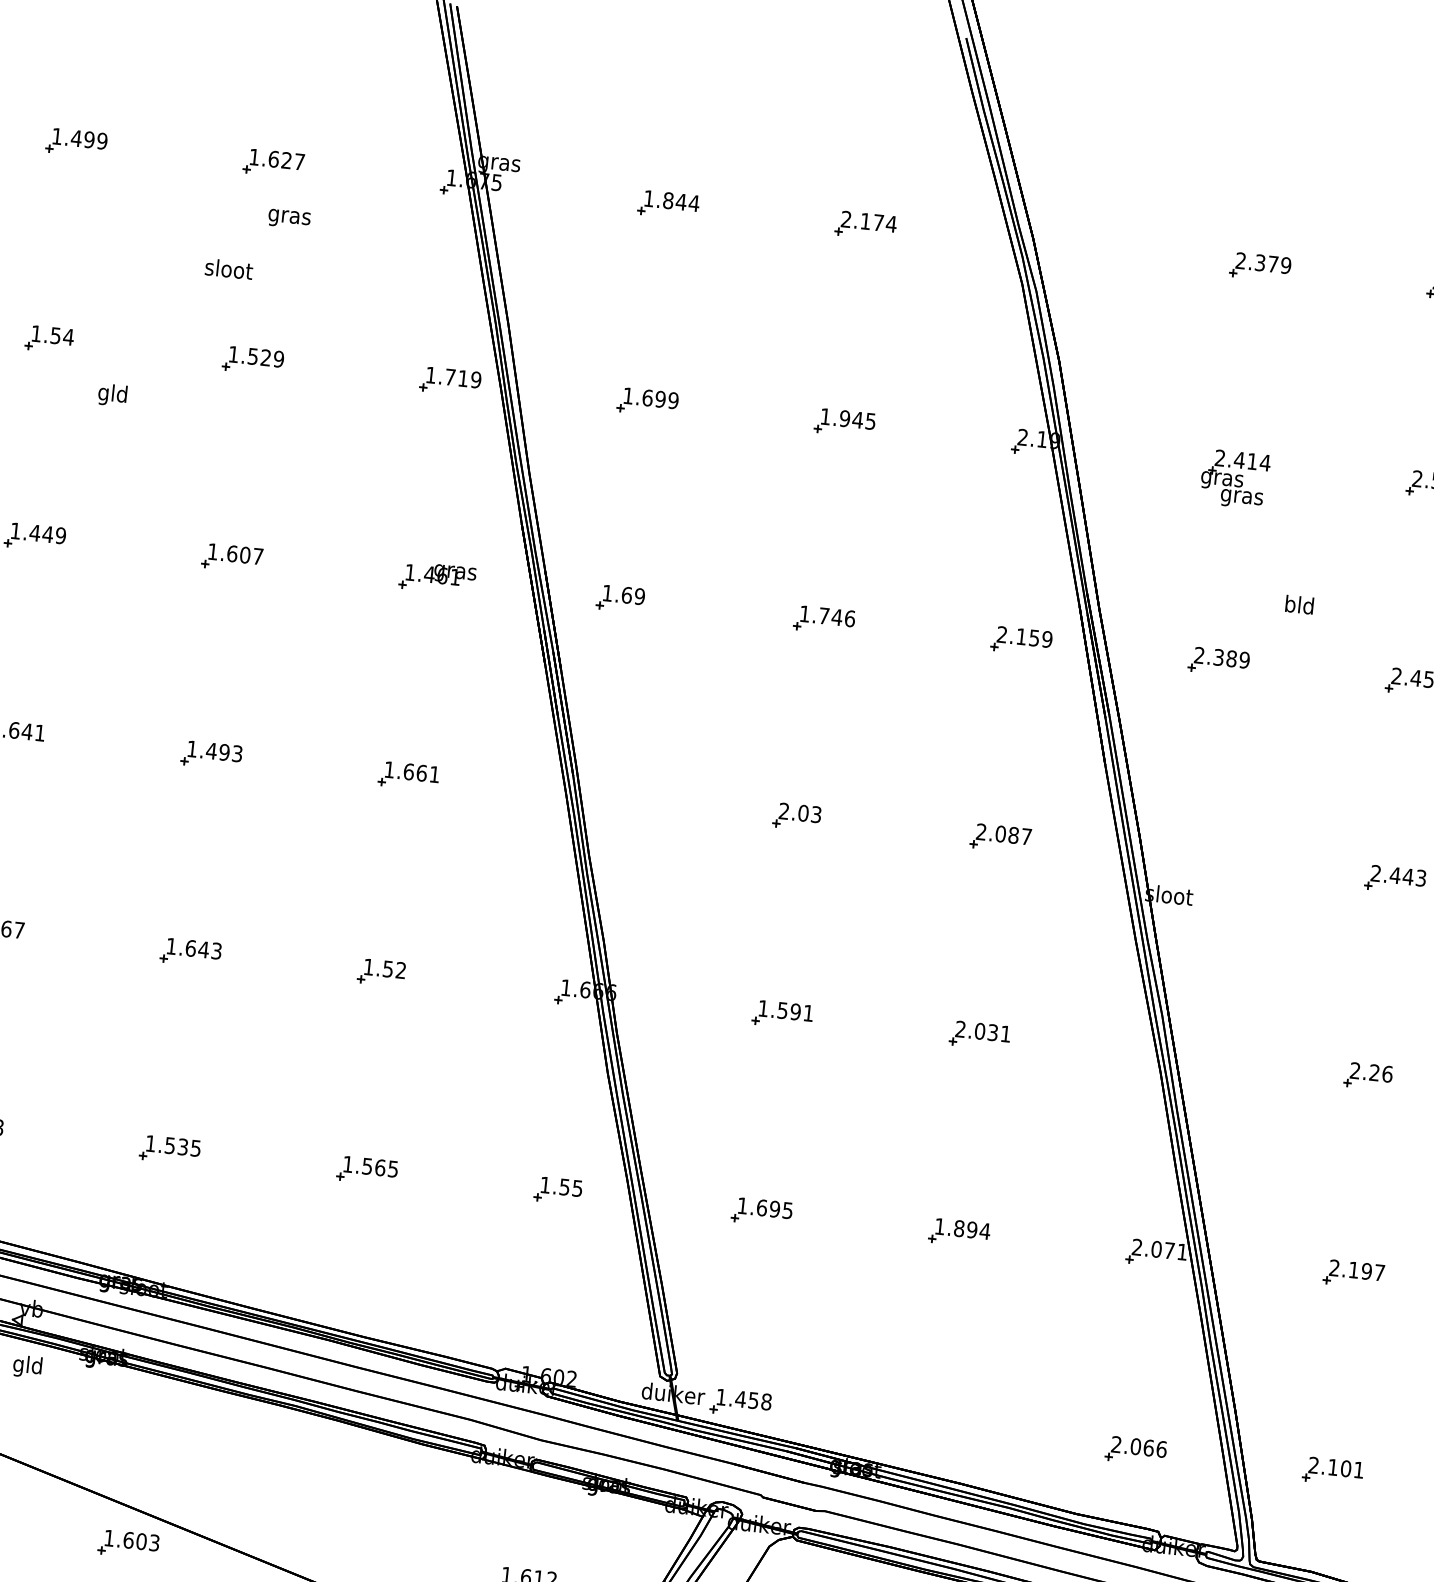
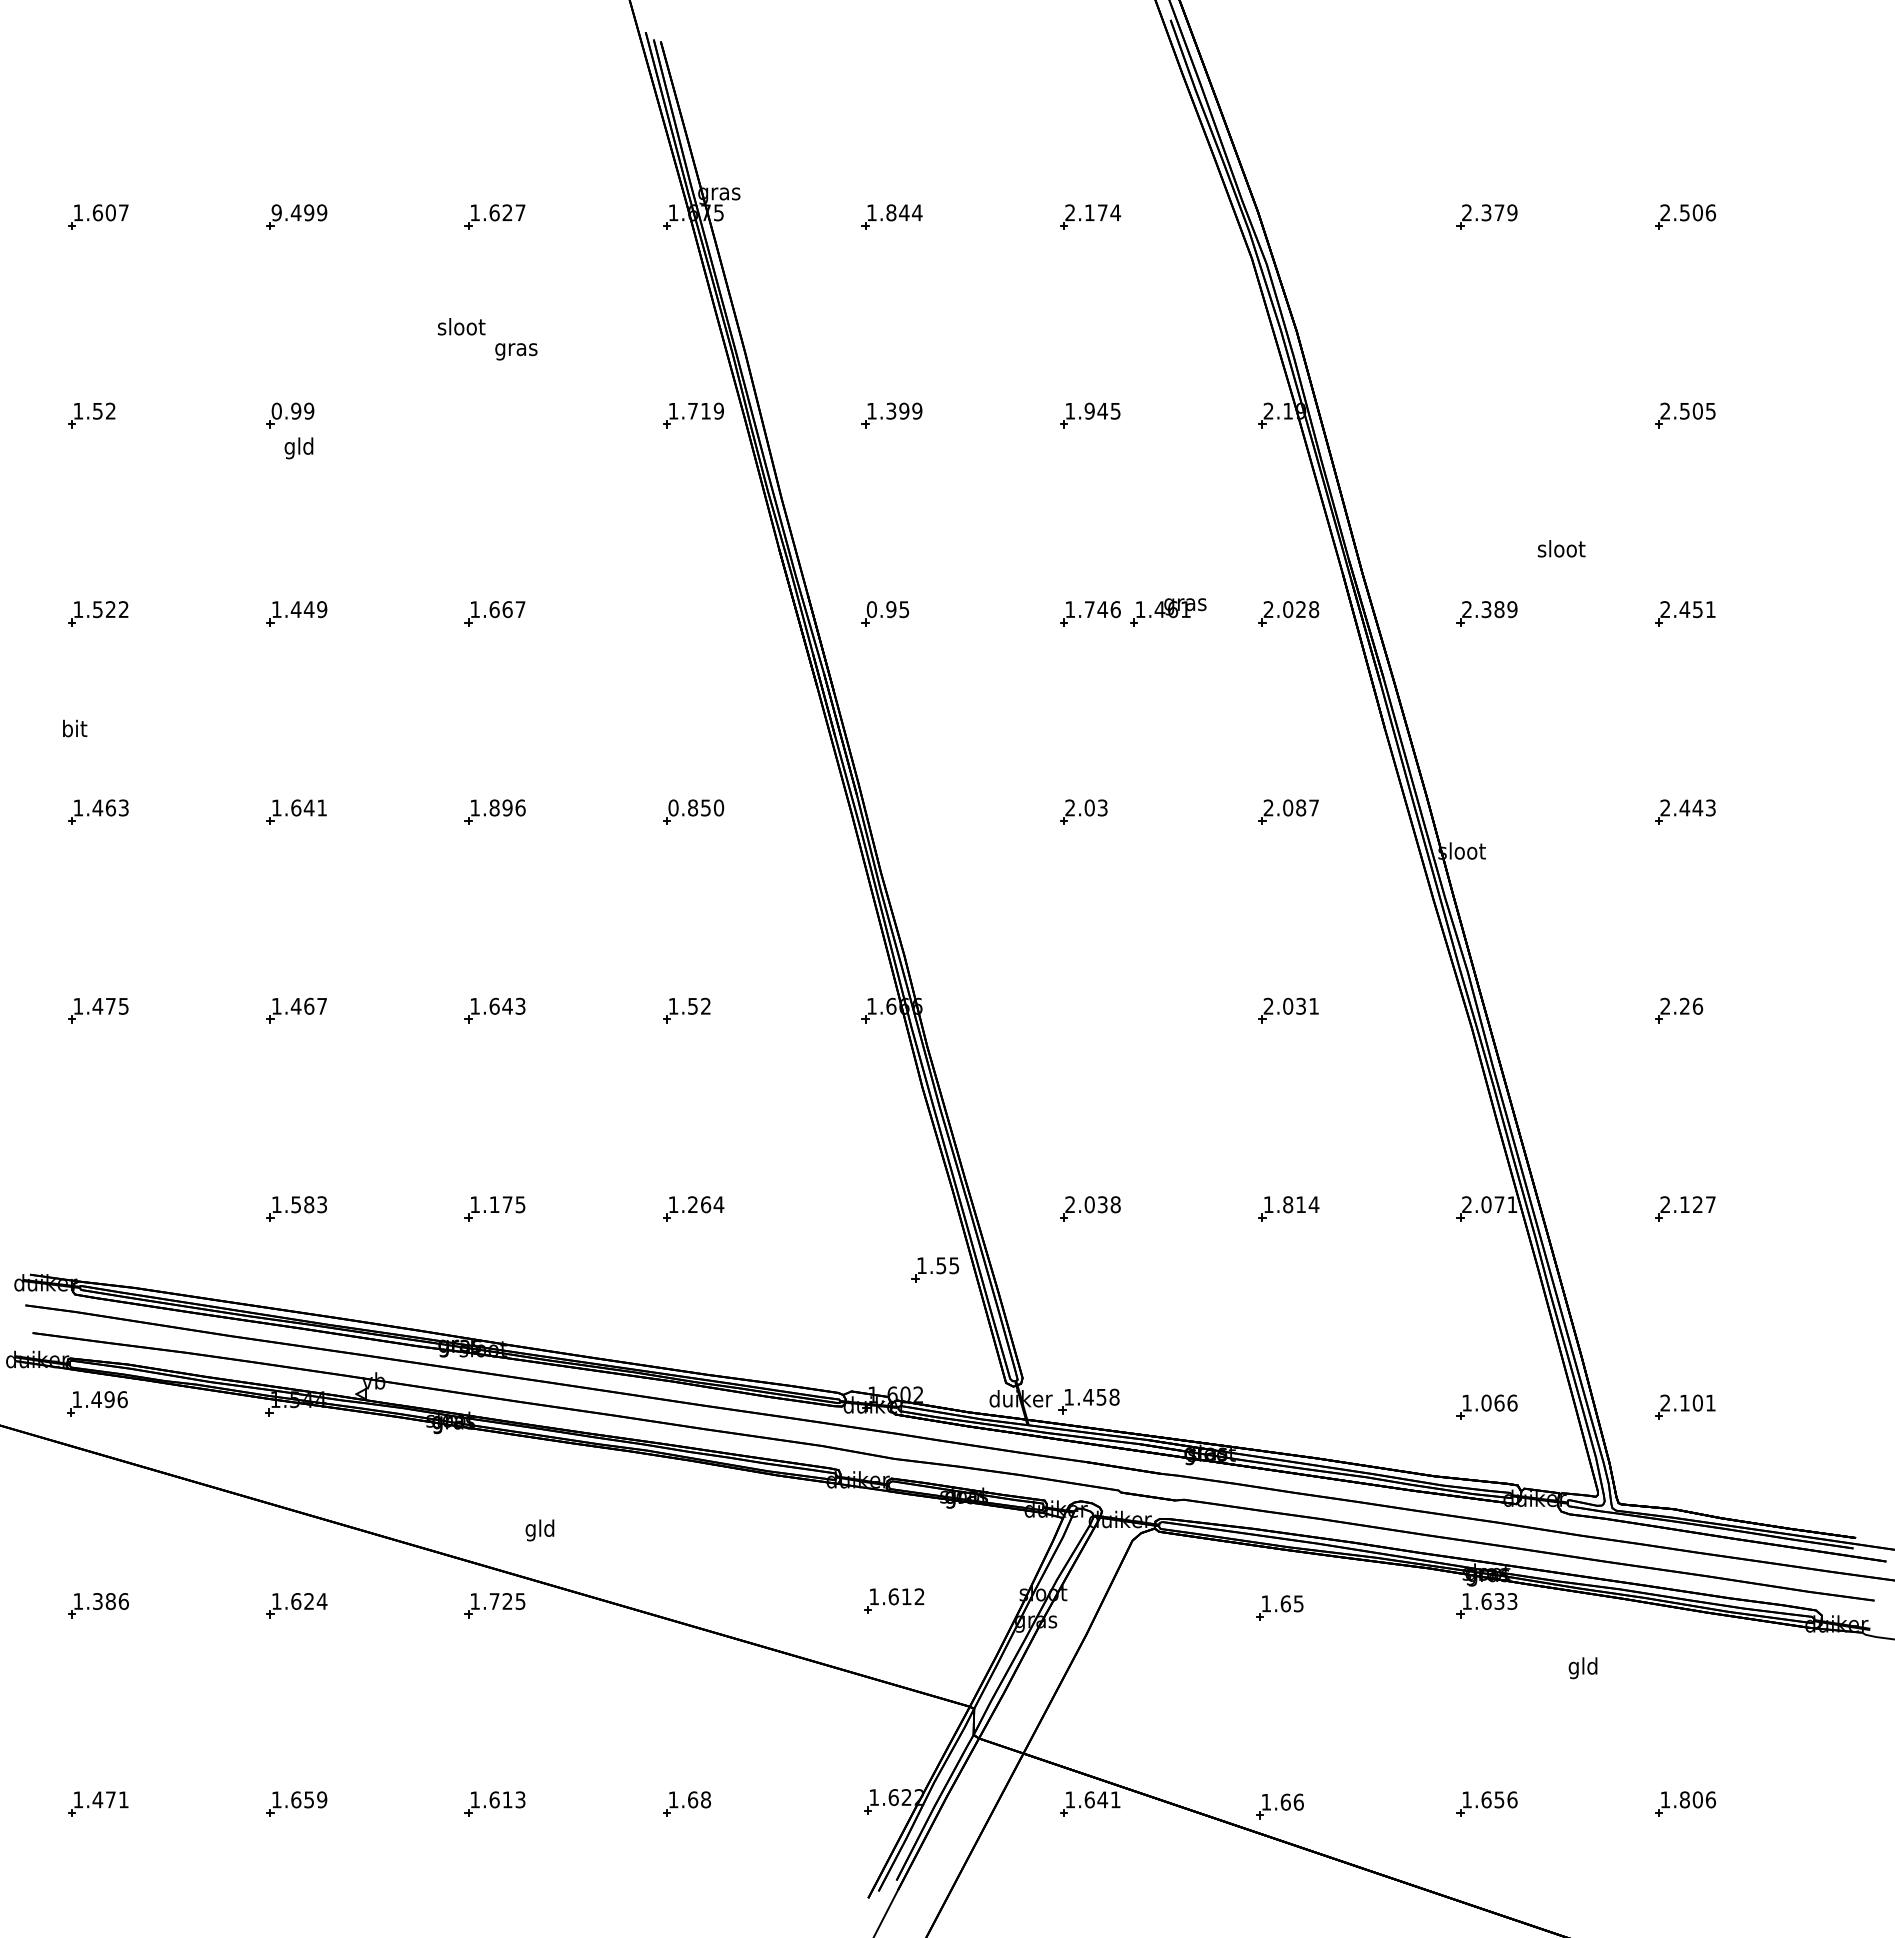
text: (56, 136) -> (276, 212), 1.499 -> 9.499
text: (289, 218) -> (516, 351), moved
text: (52, 334) -> (292, 410), 1.54 -> 0.99
part: (252, 360) -> (494, 415), removed
text: (112, 395) -> (298, 448), moved
text: (647, 397) -> (891, 410), 1.699 -> 1.399
part: (1234, 479) -> (1483, 430), removed
text: (245, 555) -> (507, 609), 1.607 -> 1.667
part: (437, 578) -> (1168, 612), moved
text: (623, 594) -> (887, 609), 1.69 -> 0.95
text: (1299, 604) -> (1561, 548), bld -> sloot
text: (1034, 638) -> (1301, 609), 2.159 -> 2.028
text: (224, 752) -> (507, 807), 1.493 -> 1.896
text: (412, 771) -> (696, 807), 1.661 -> 0.850
part: (783, 1014) -> (1090, 1010), removed
text: (176, 1146) -> (500, 1204), 1.535 -> 1.175
text: (380, 1167) -> (706, 1204), 1.565 -> 1.264
part: (557, 1190) -> (934, 1269), moved
text: (764, 1207) -> (1092, 1204), 1.695 -> 2.038
text: (972, 1229) -> (1301, 1204), 1.894 -> 1.814
text: (1366, 1271) -> (1697, 1204), 2.197 -> 2.127
text: (27, 1366) -> (539, 1530), moved
text: (1116, 1443) -> (1466, 1402), 2.066 -> 1.066
text: (141, 1541) -> (507, 1601), 1.603 -> 1.725

